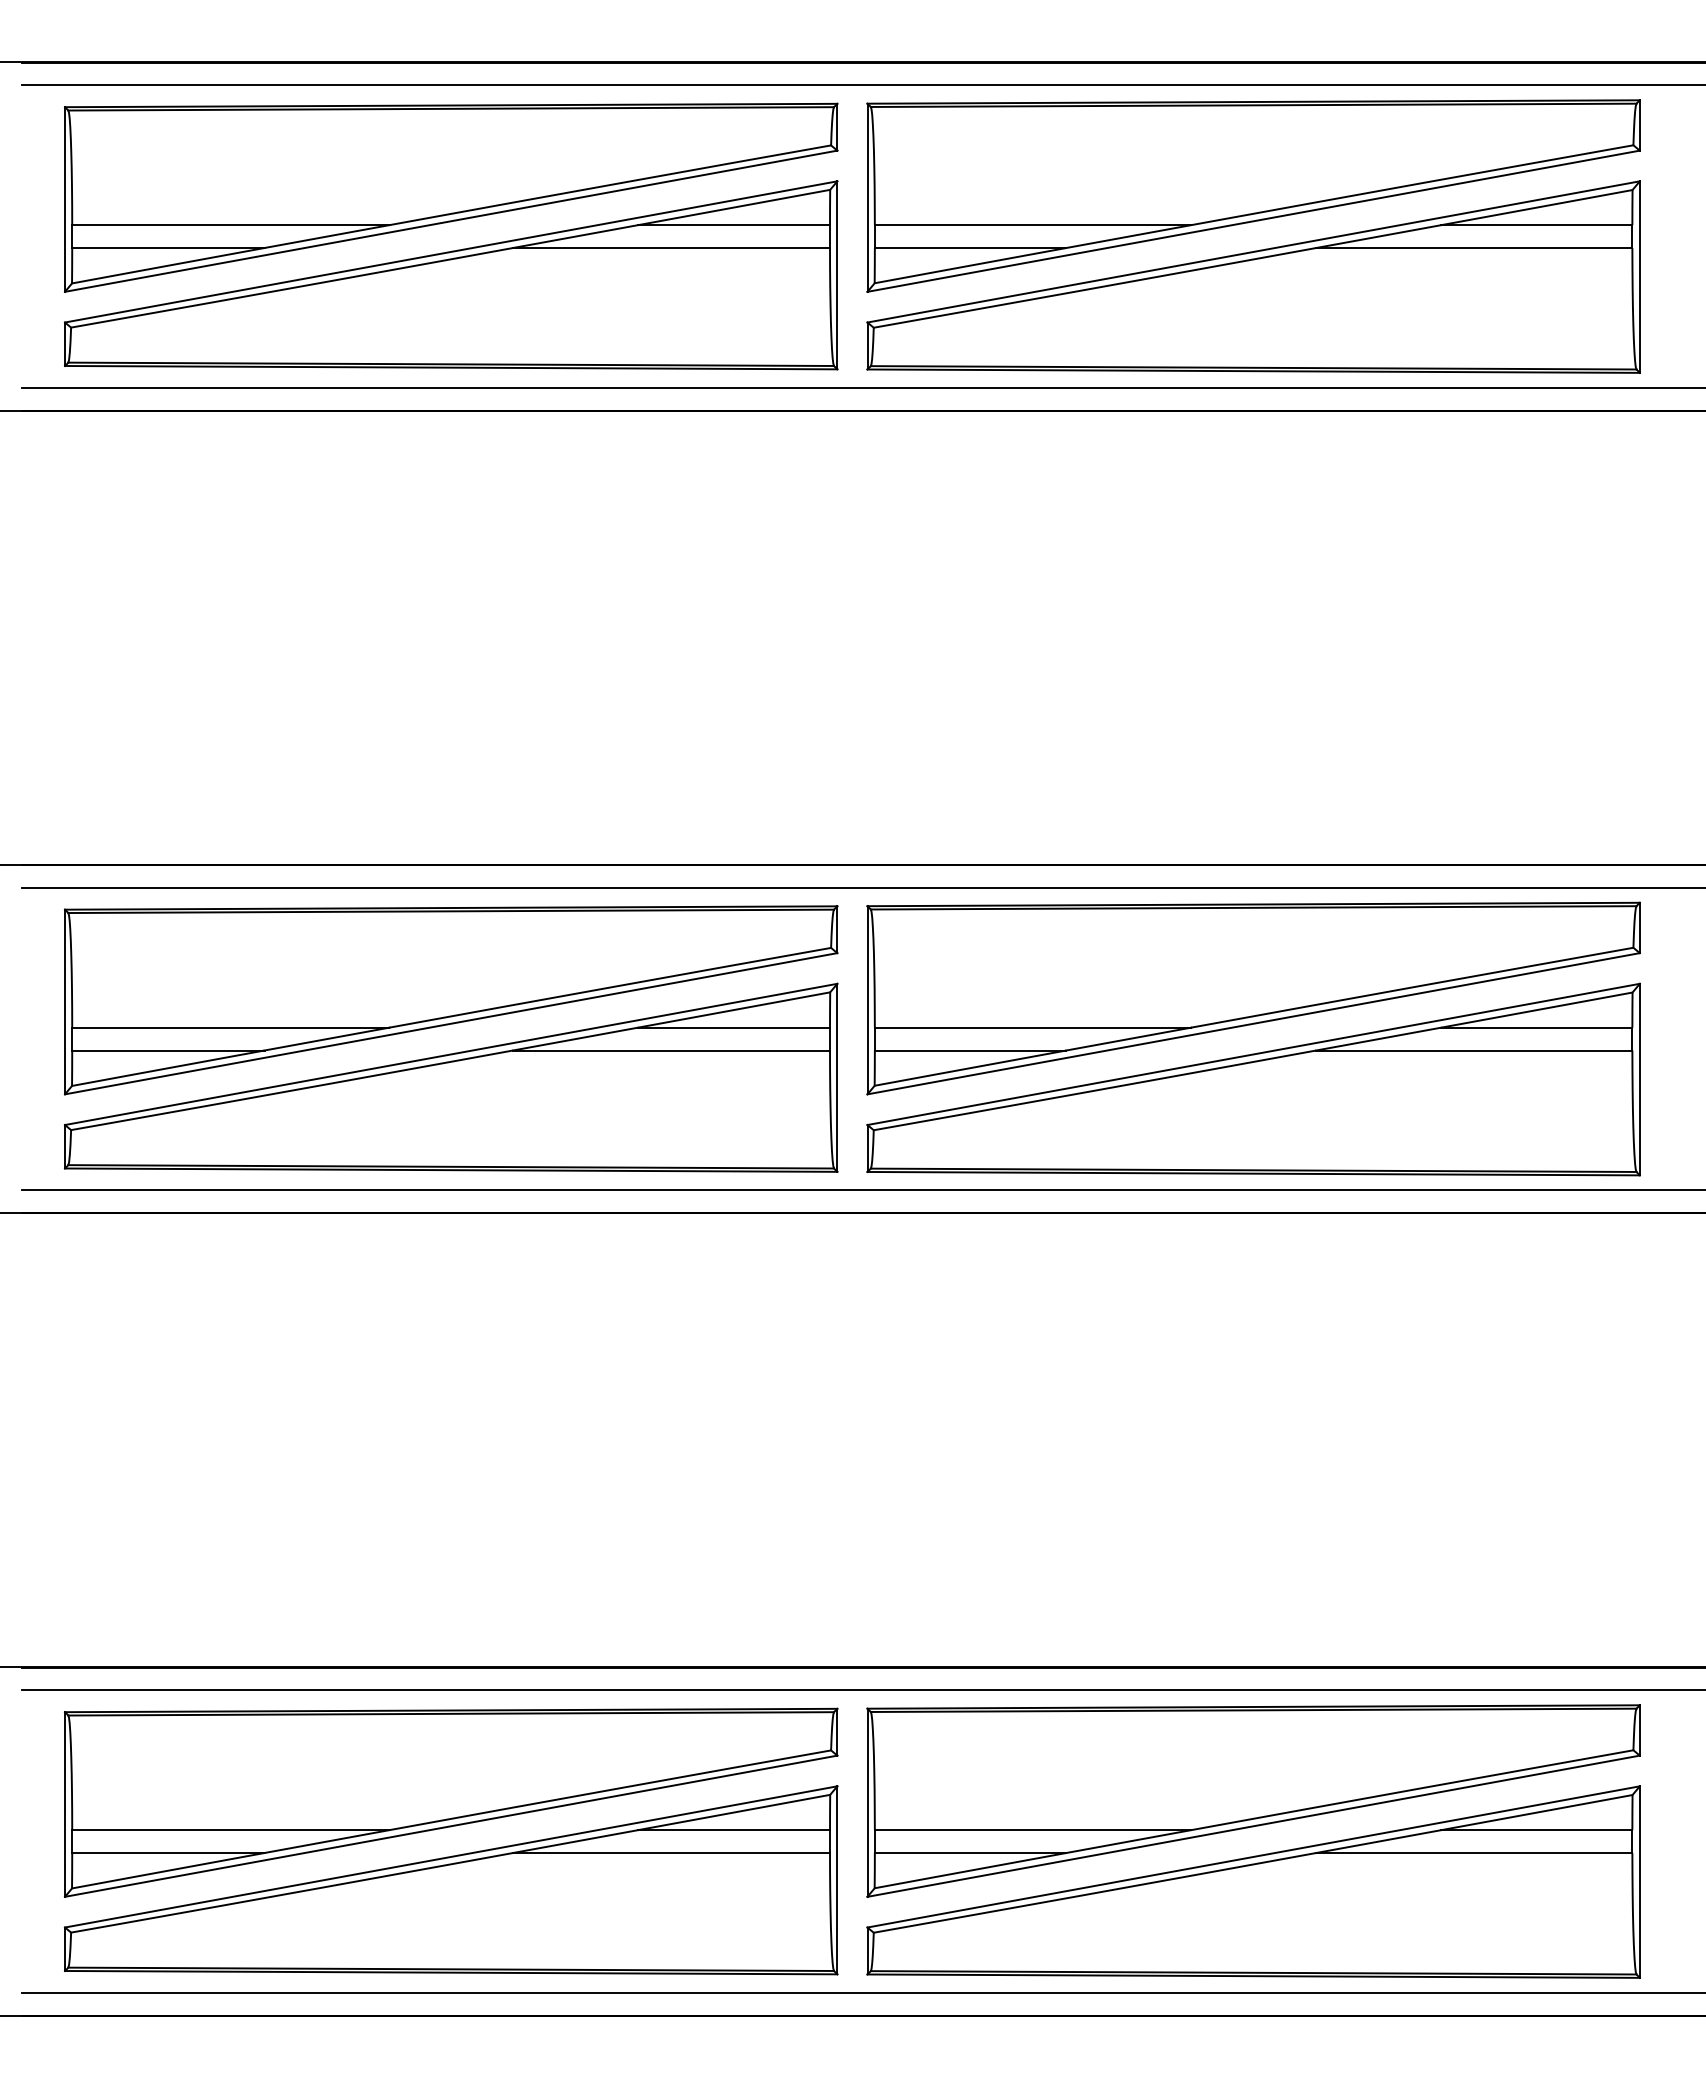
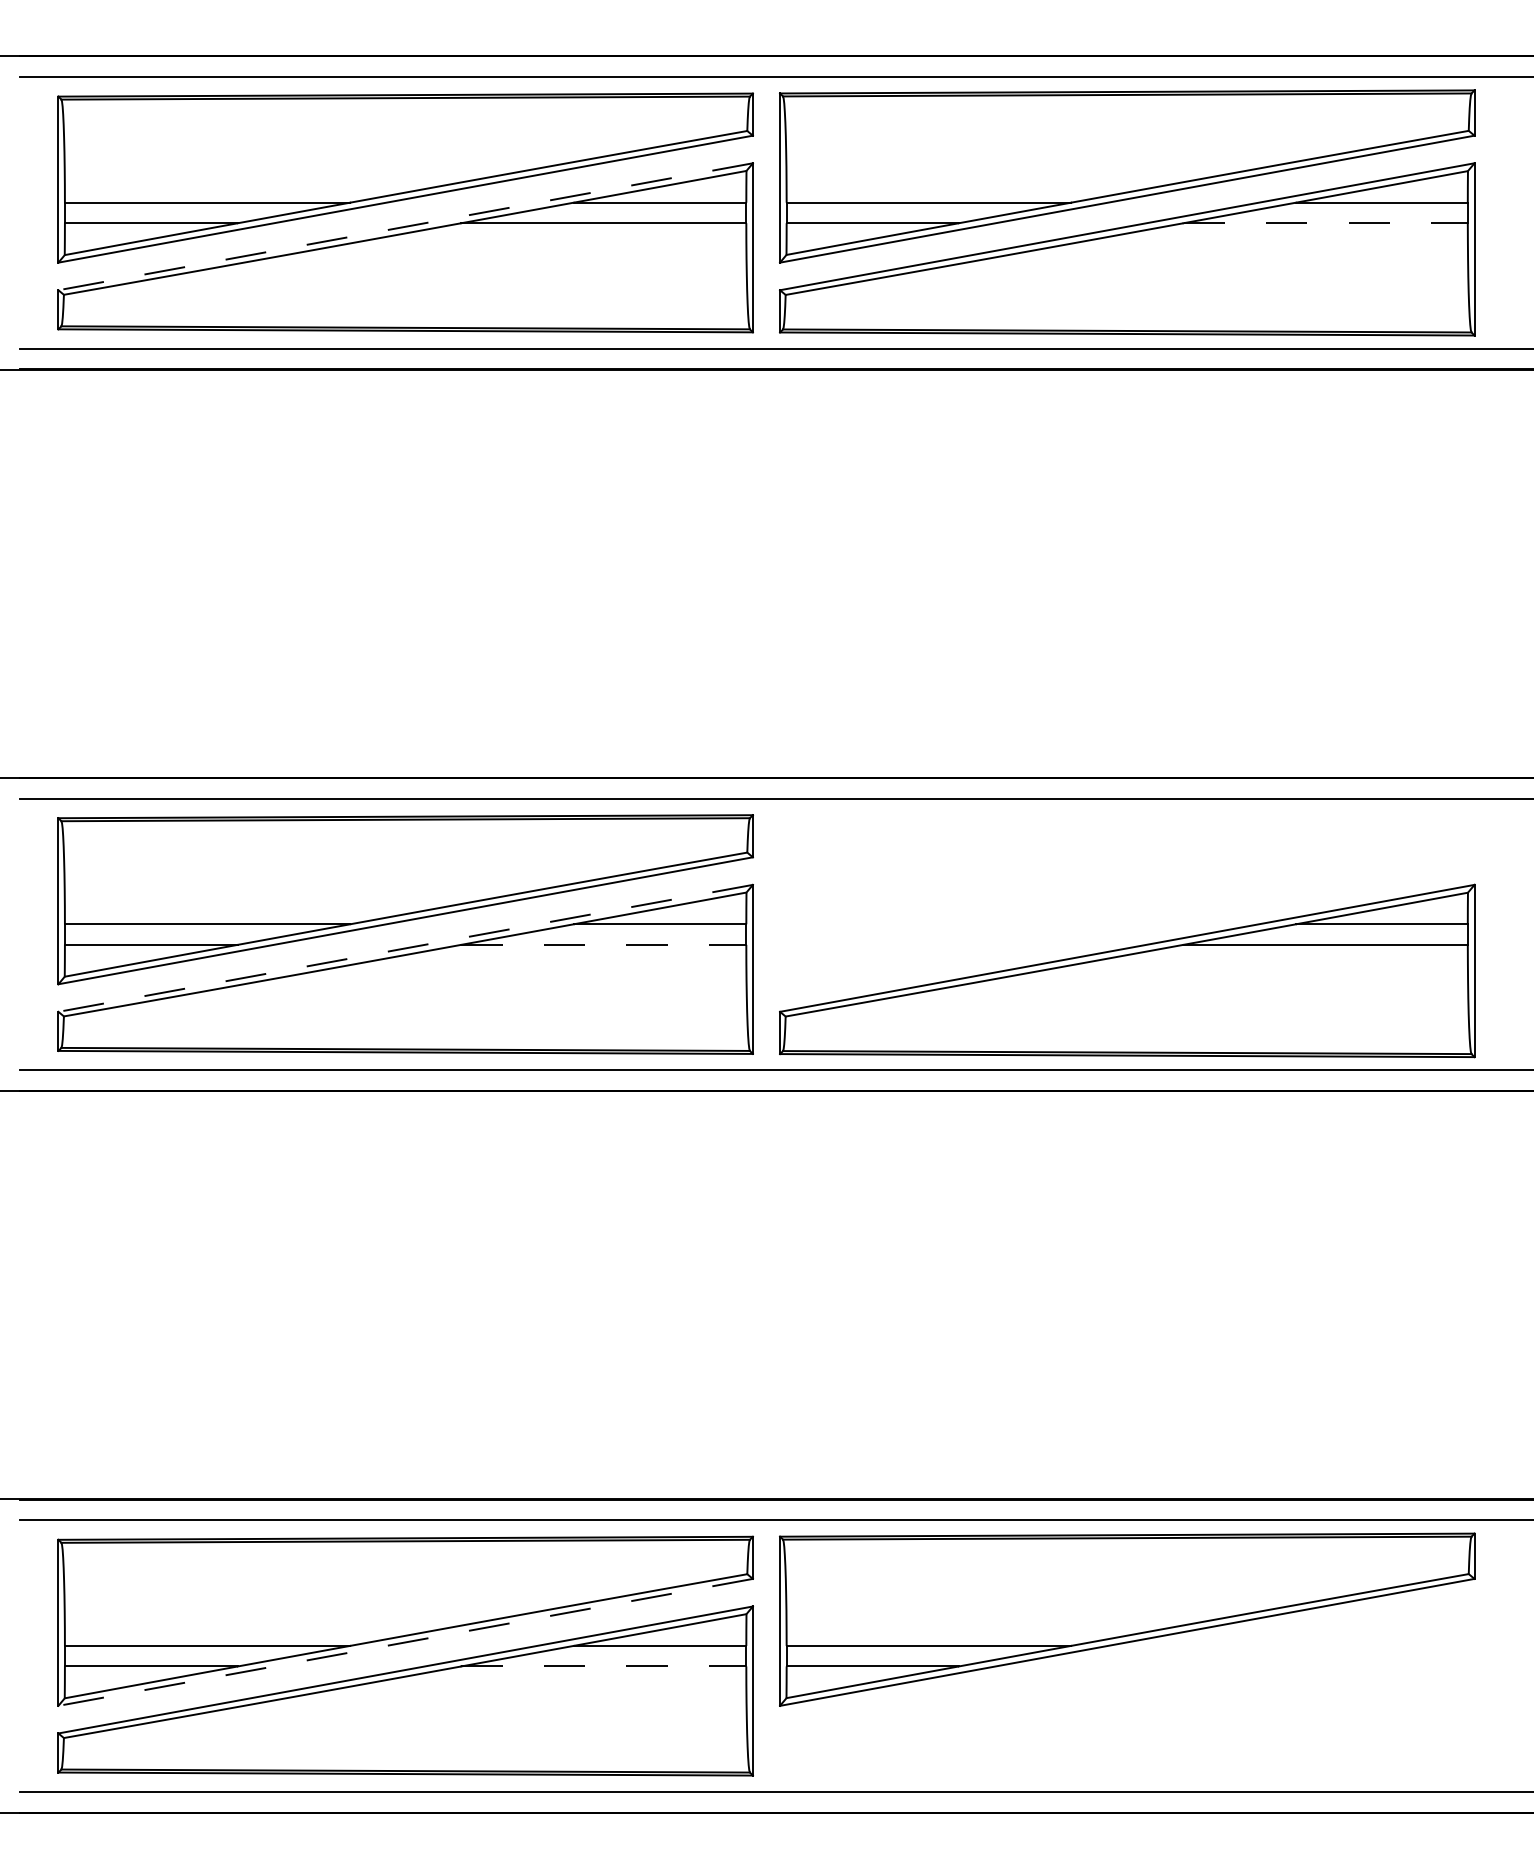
line: (1474, 248) -> (1325, 223), solid -> dashed
line: (451, 251) -> (405, 226), solid -> dashed
part: (1253, 998) -> (1127, 898), removed
line: (672, 1050) -> (604, 944), solid -> dashed
line: (451, 1054) -> (405, 948), solid -> dashed
line: (451, 1826) -> (405, 1642), solid -> dashed
line: (672, 1853) -> (604, 1666), solid -> dashed
part: (1253, 1881) -> (1127, 1692), removed

